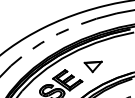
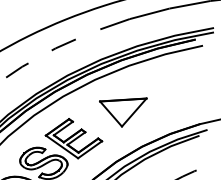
part: (93, 66) -> (124, 111), size x1.43

